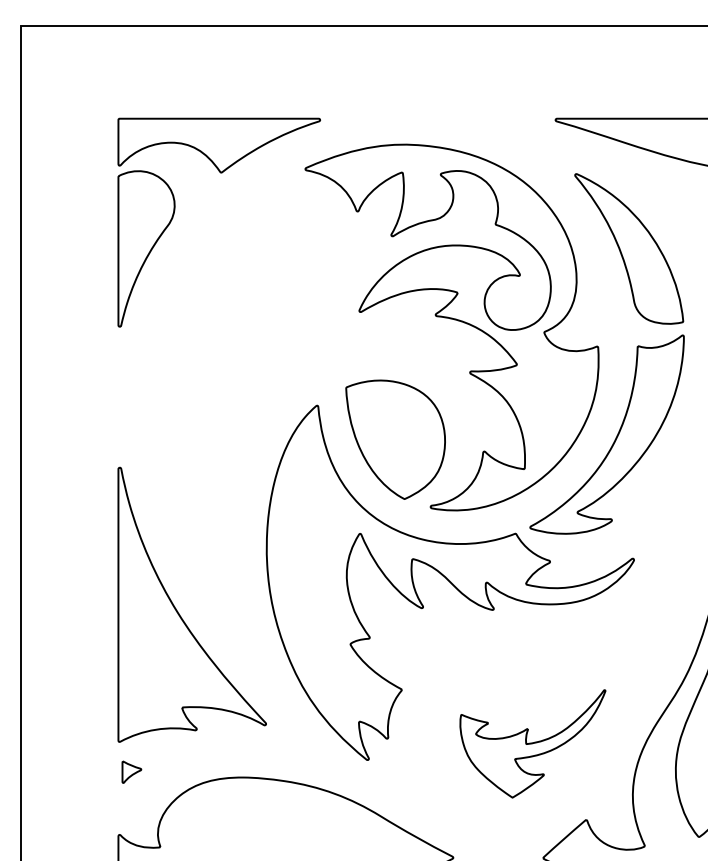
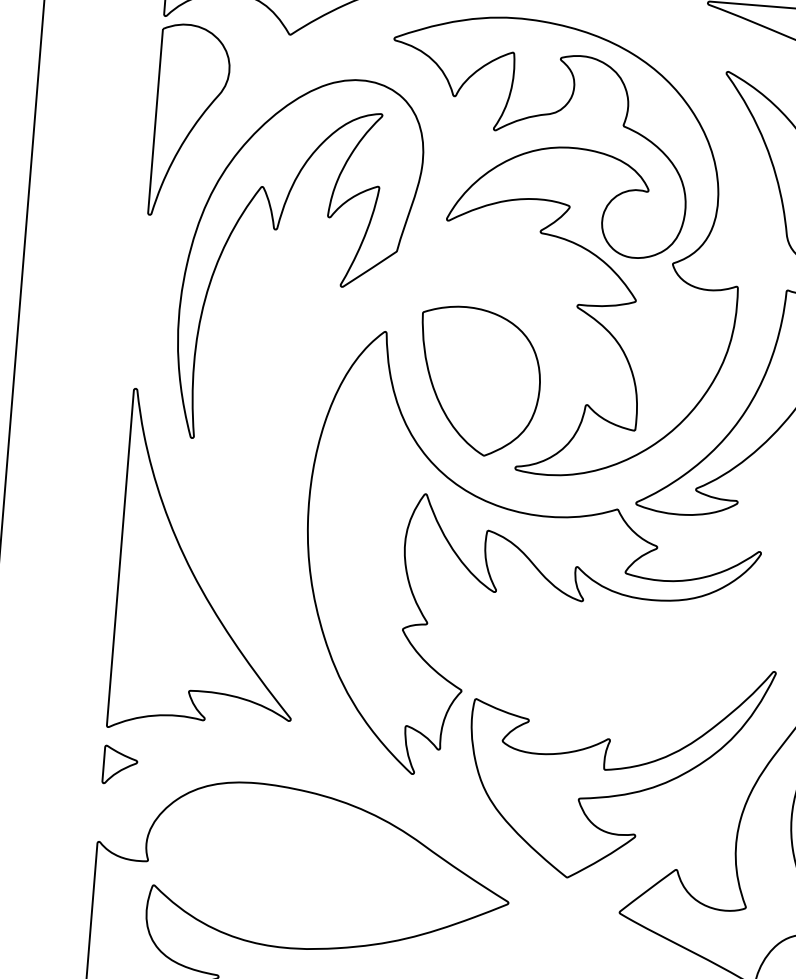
part: (222, 331) -> (275, 230), added
part: (532, 743) -> (617, 770), size x1.67
part: (131, 772) -> (119, 765), size x1.43

